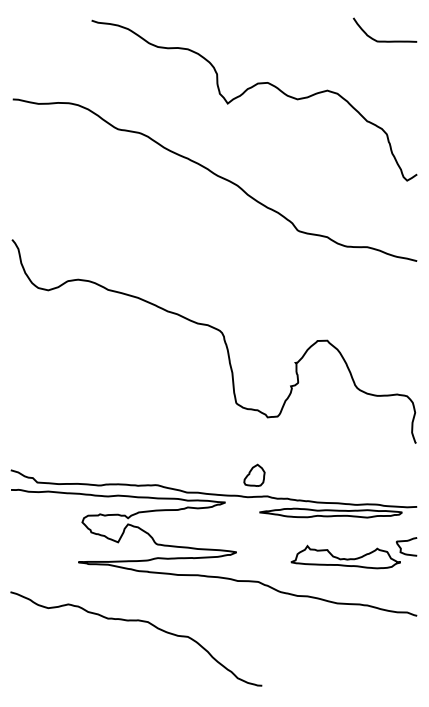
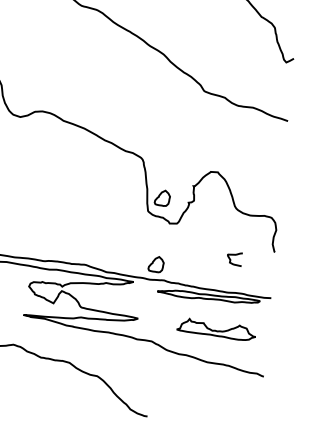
part: (254, 382) -> (162, 197), added
curve: (406, 541) -> (234, 255), moved

